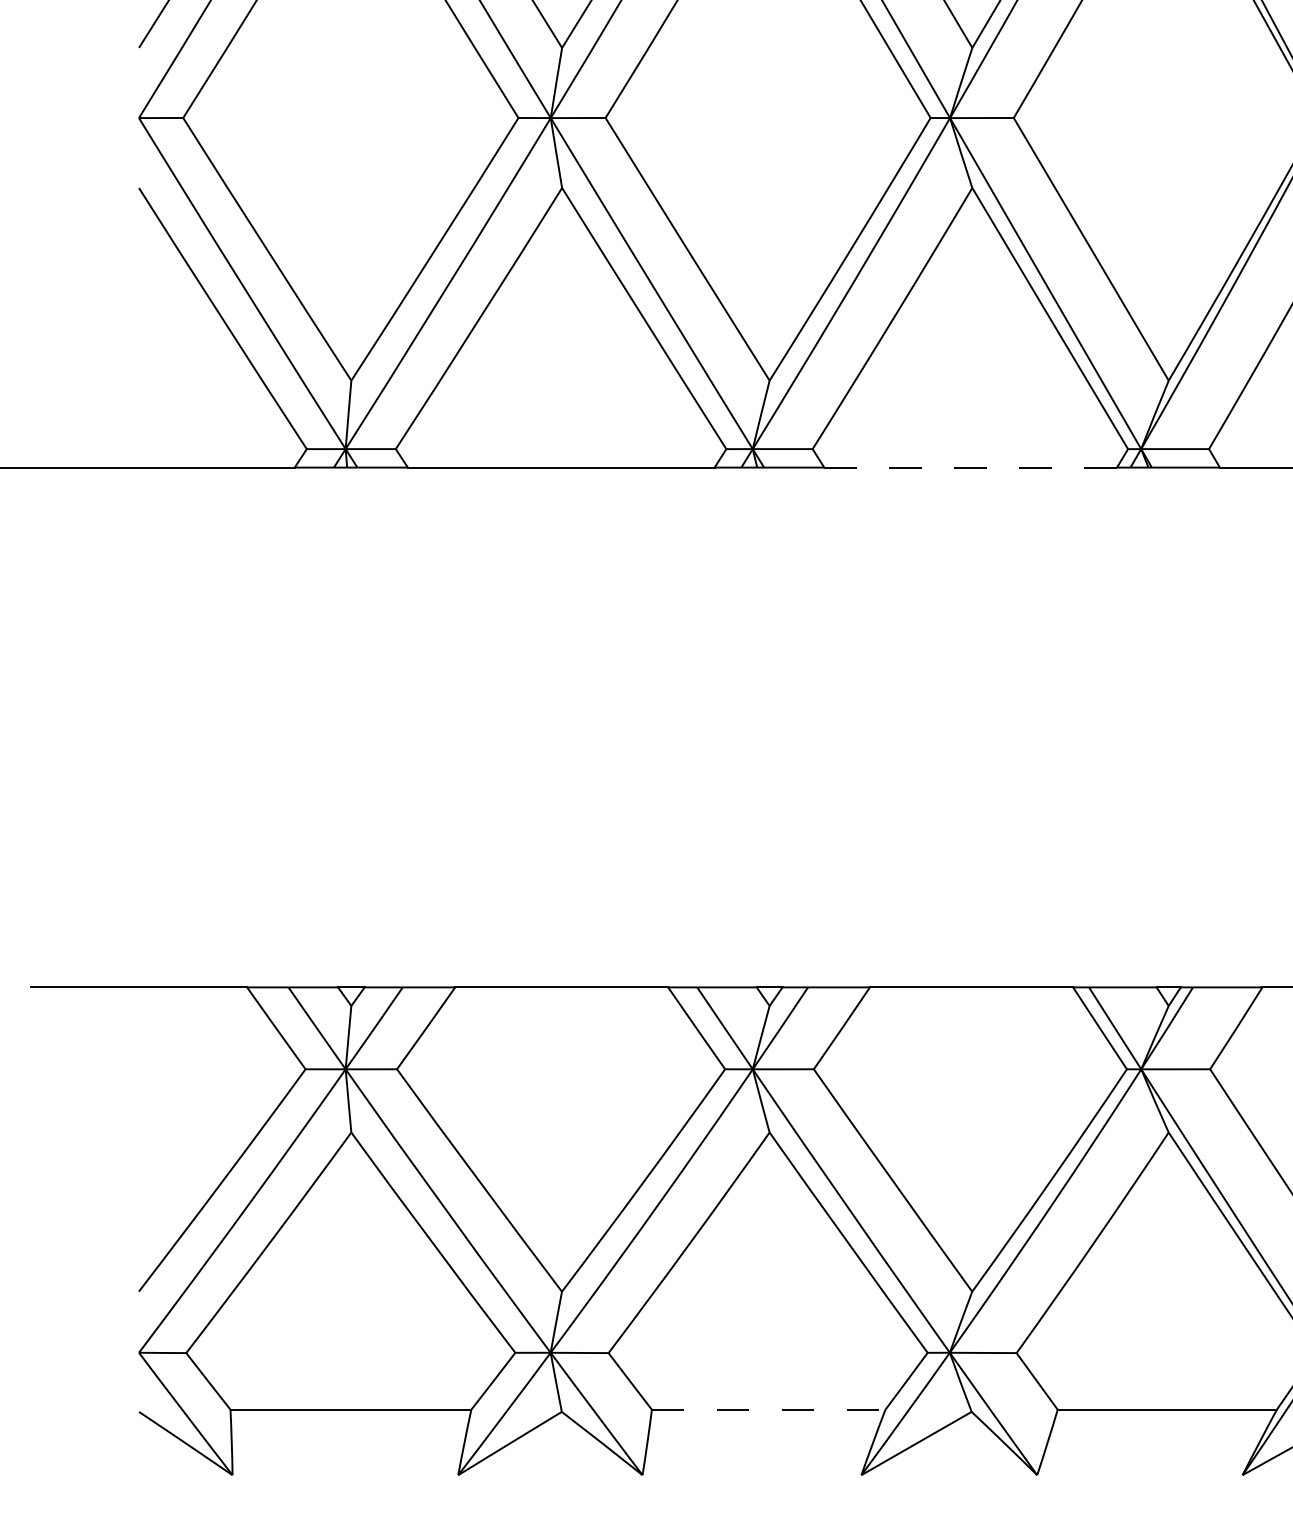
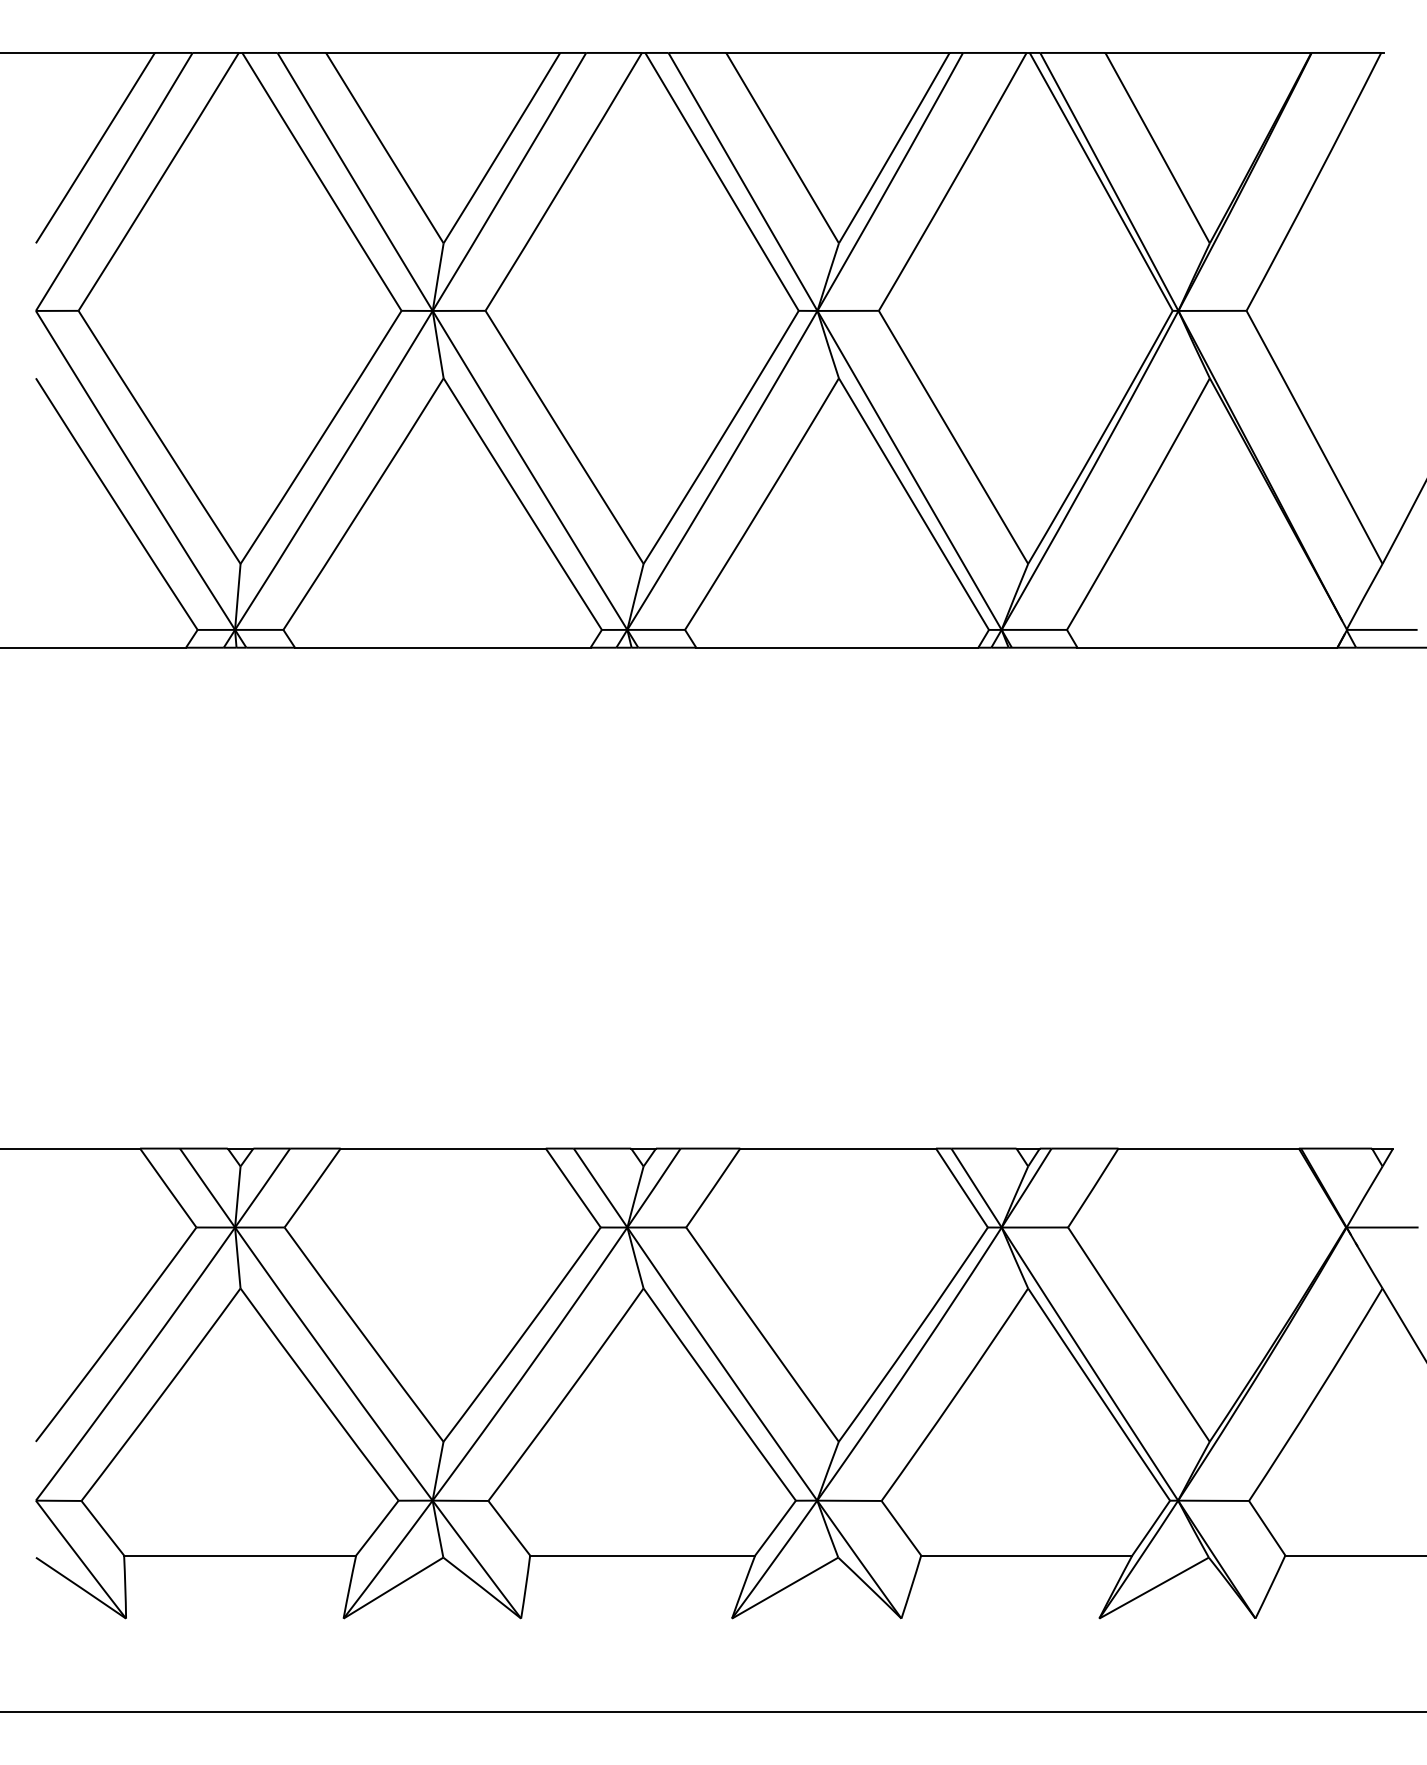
line: (970, 467) -> (837, 647), dashed -> solid
line: (768, 1409) -> (642, 1555), dashed -> solid

